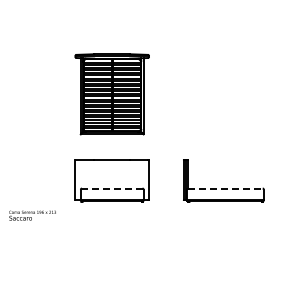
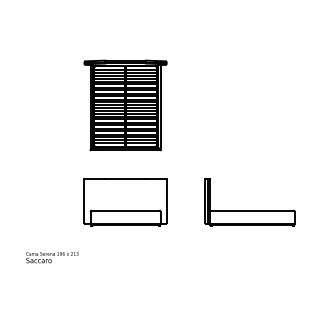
line: (111, 188) -> (124, 210), dashed -> solid
line: (225, 188) -> (252, 210), dashed -> solid
text: (32, 215) -> (52, 257), moved

